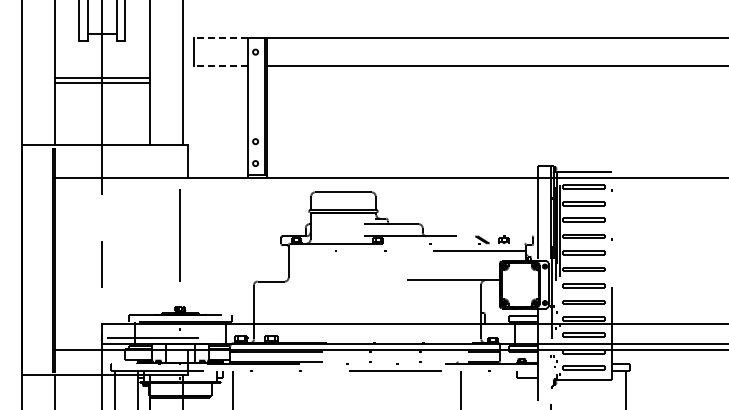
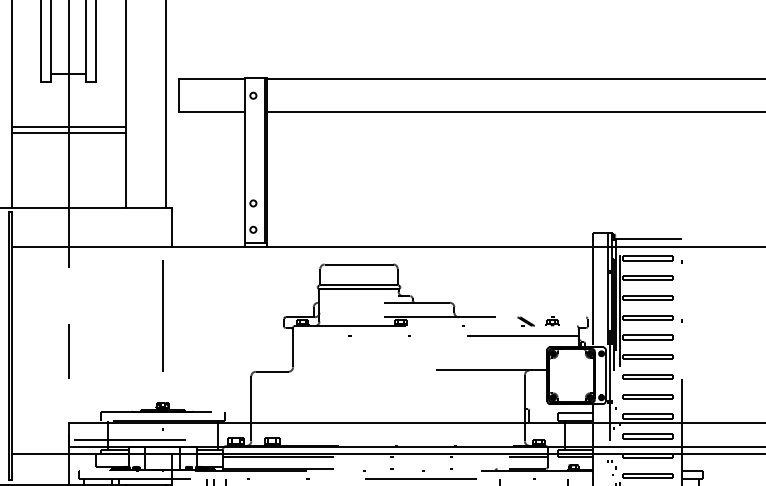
line: (220, 38) -> (211, 79), dashed -> solid
line: (220, 65) -> (211, 111), dashed -> solid

